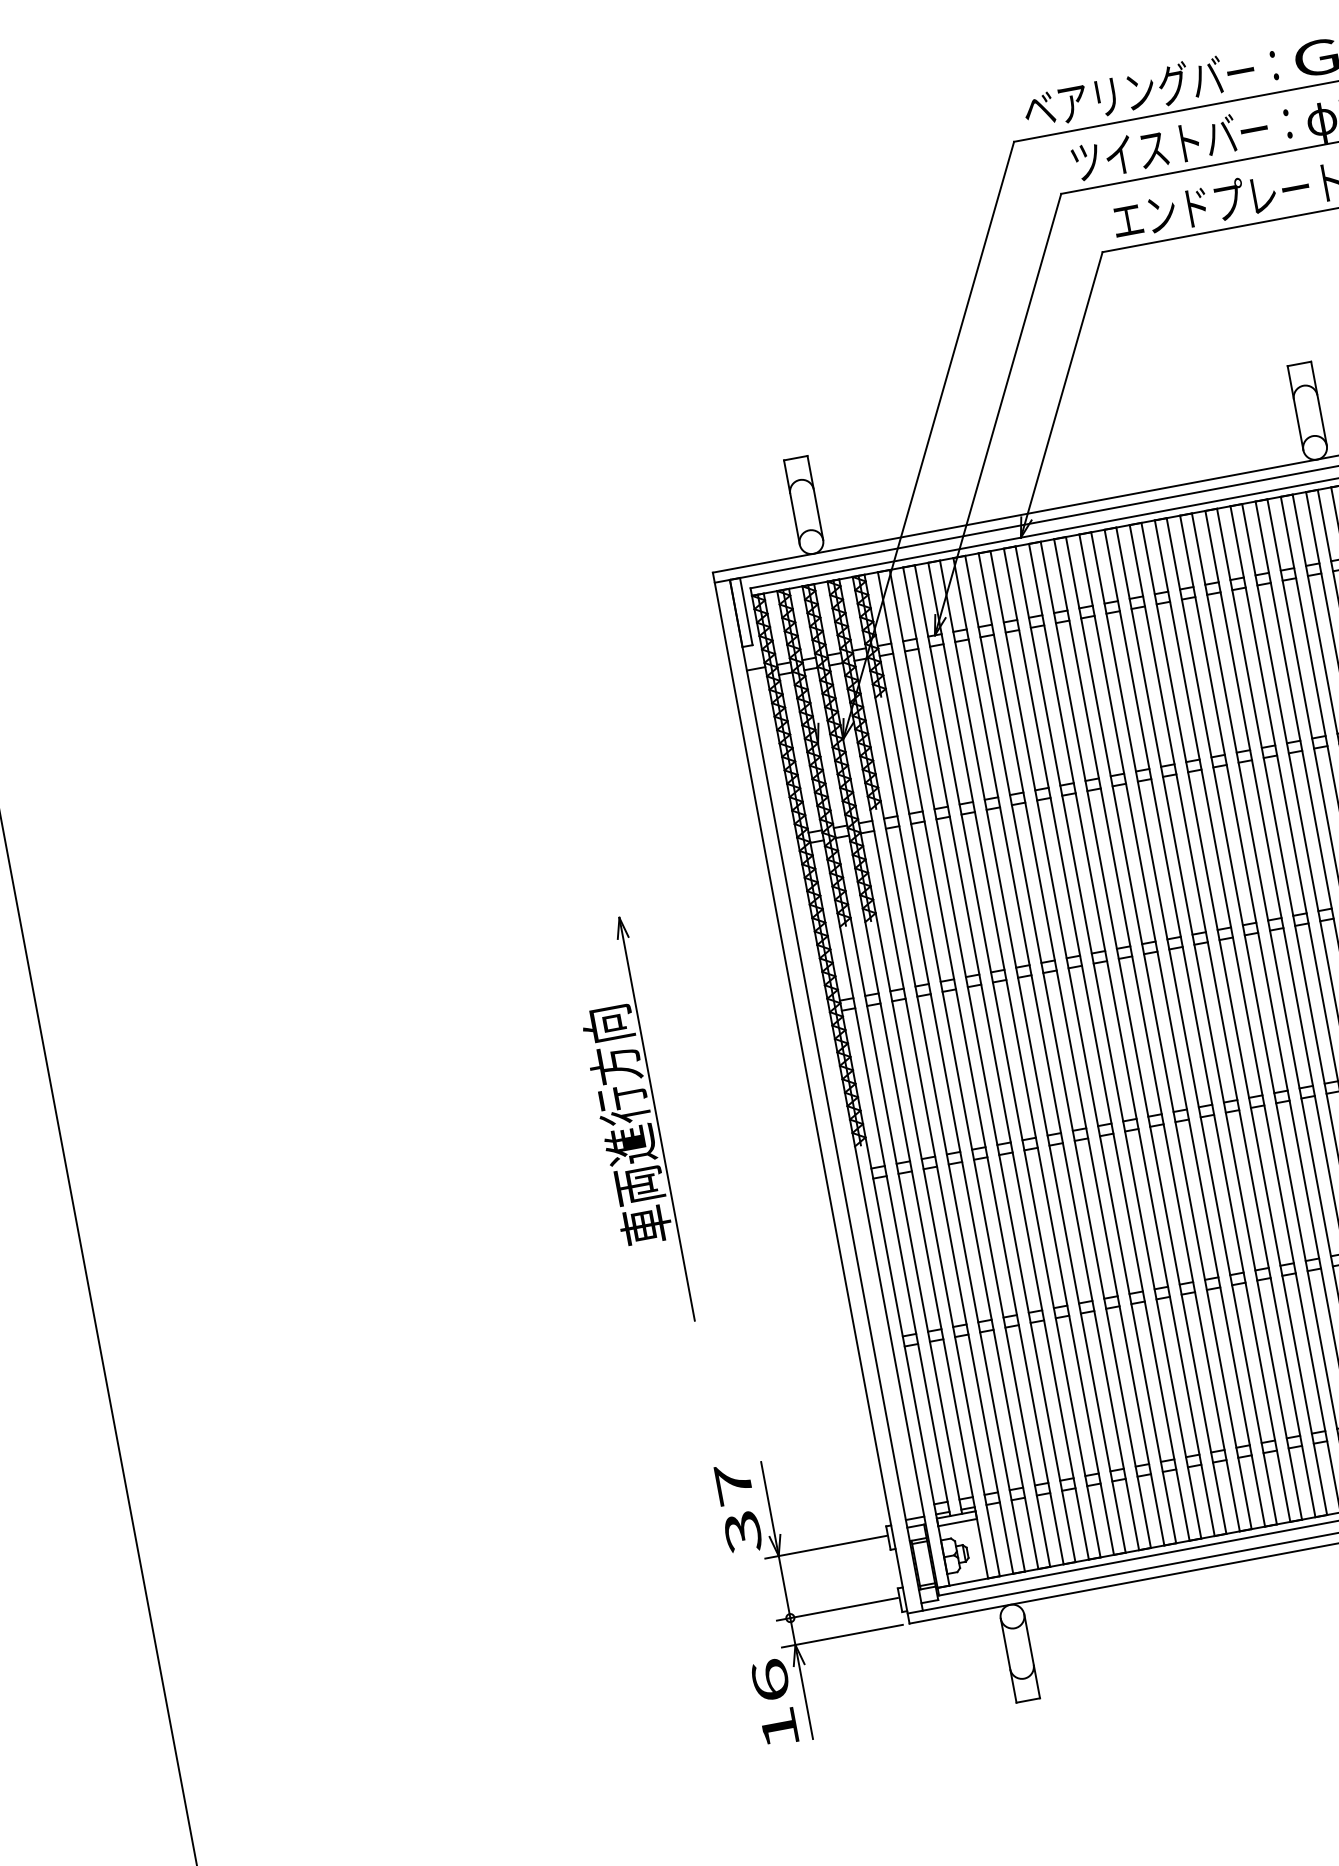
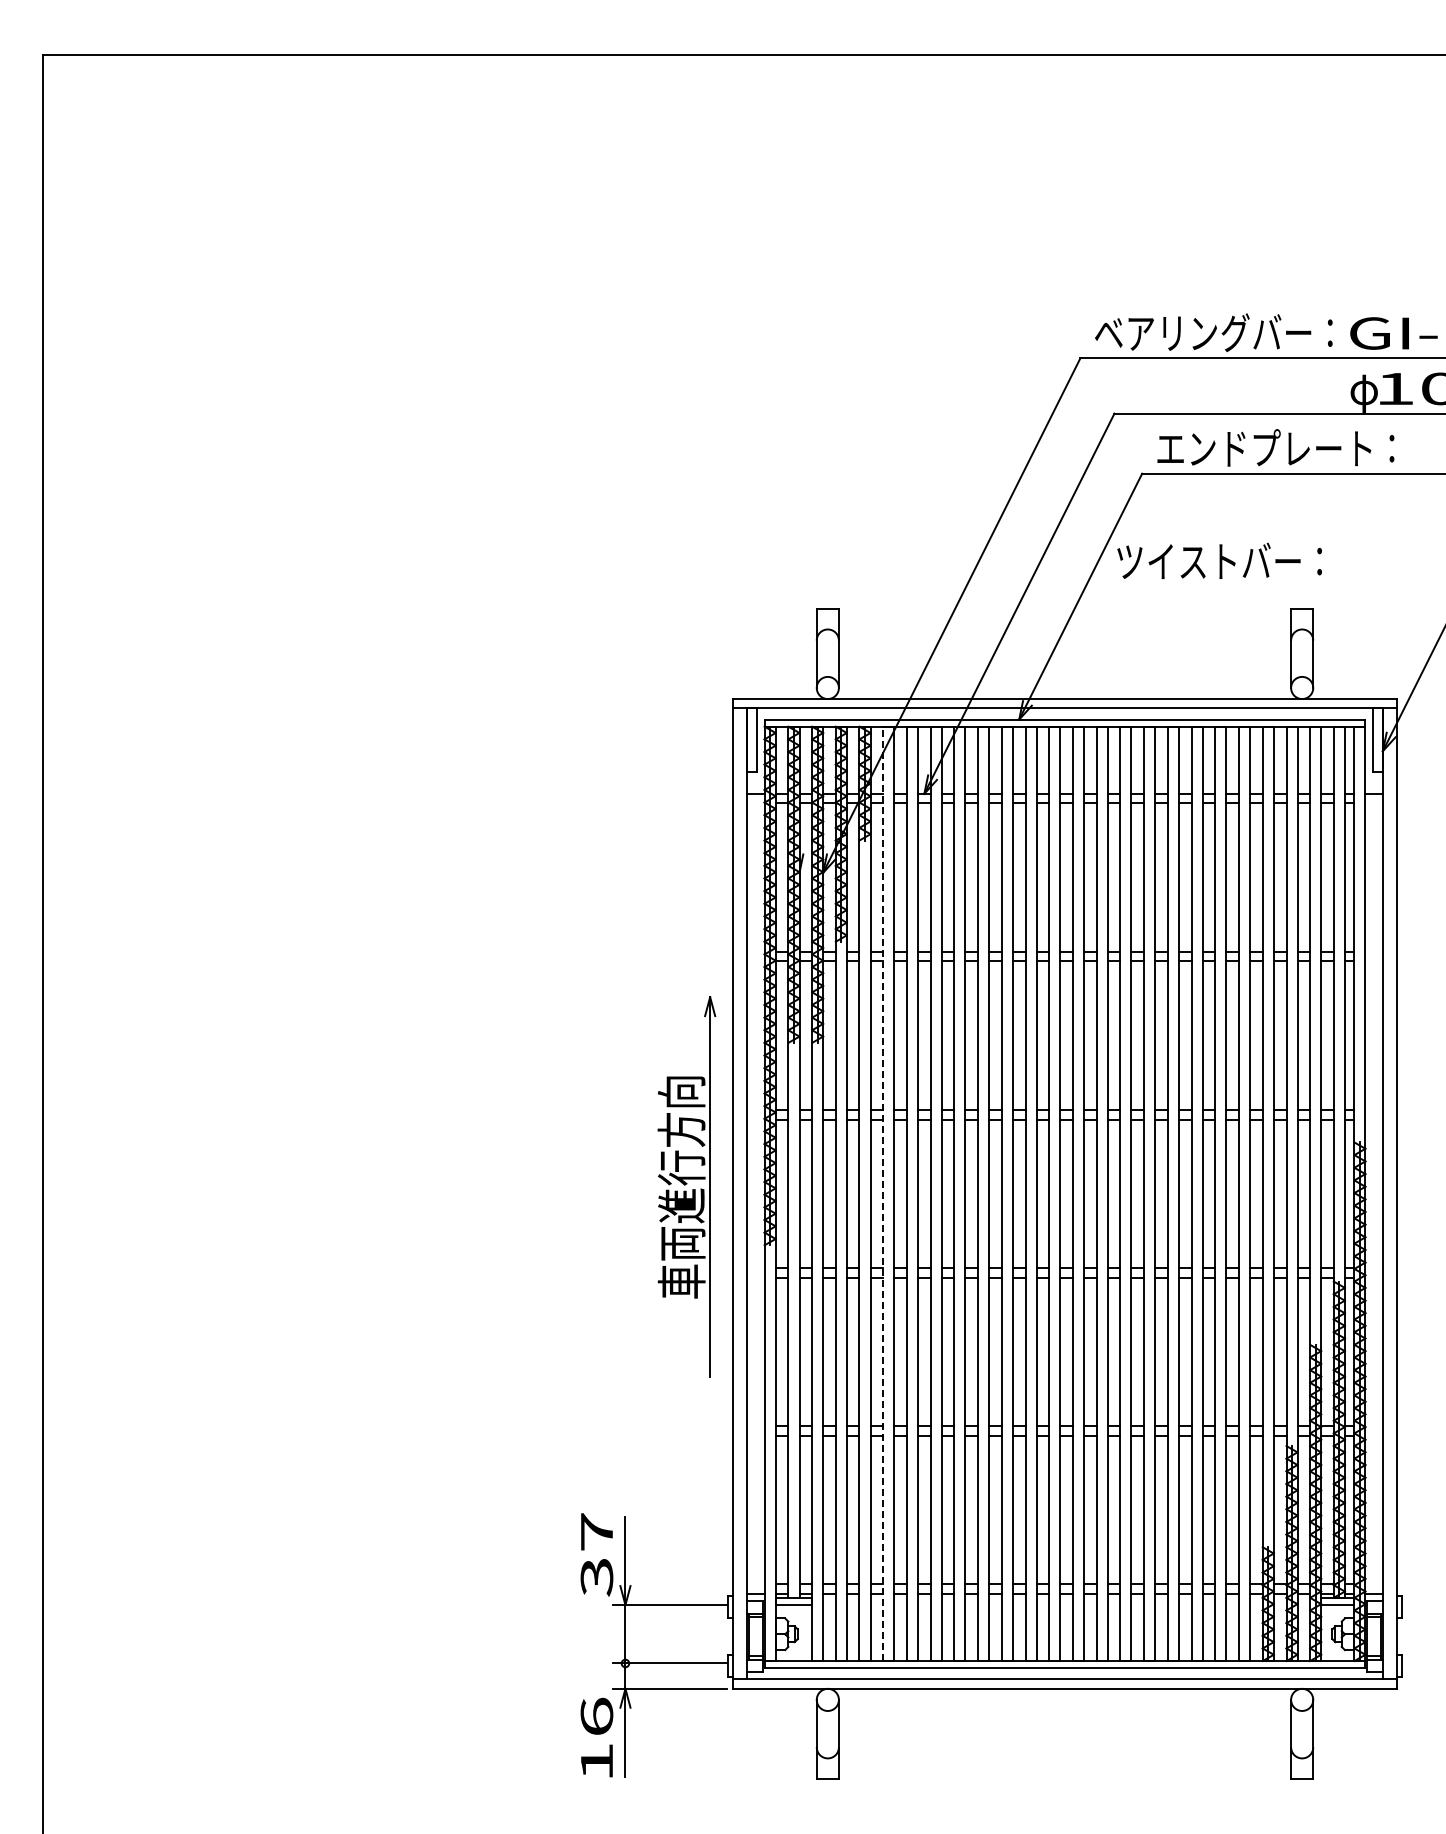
text: (1181, 142) -> (1219, 560), moved
line: (970, 1067) -> (883, 1193), solid -> dashed
part: (631, 1123) -> (686, 1186), moved

